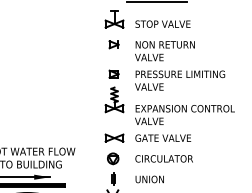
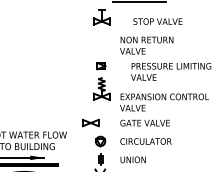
text: (162, 24) -> (157, 21), moved
part: (114, 44) -> (101, 39), removed
text: (180, 80) -> (171, 71), moved
part: (114, 137) -> (90, 122), moved

